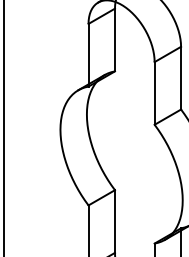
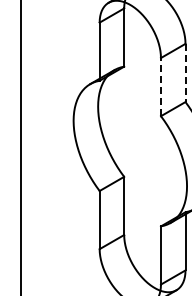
line: (181, 78) -> (185, 73), solid -> dashed
line: (154, 92) -> (160, 86), solid -> dashed

